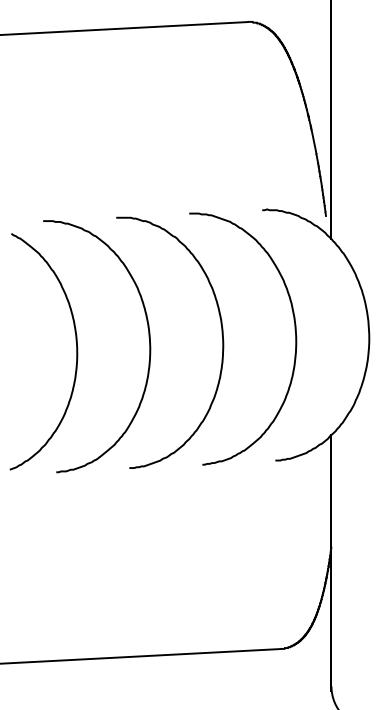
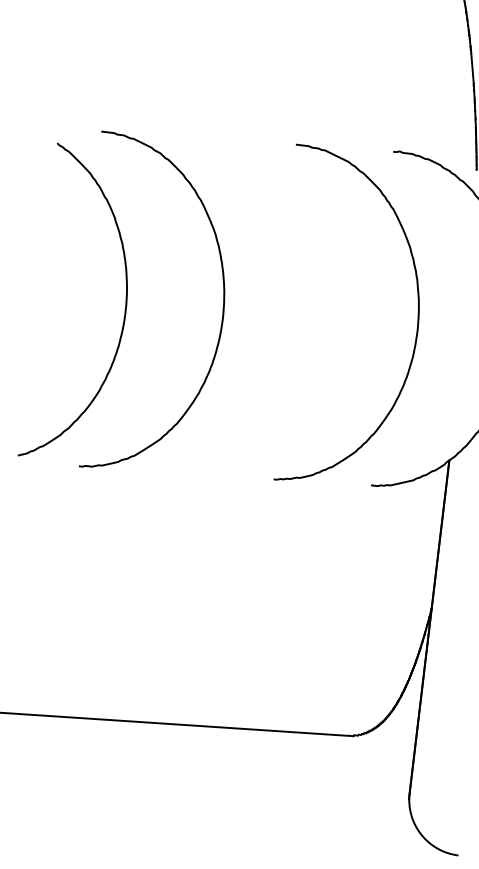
curve: (221, 334) -> (319, 309), removed

